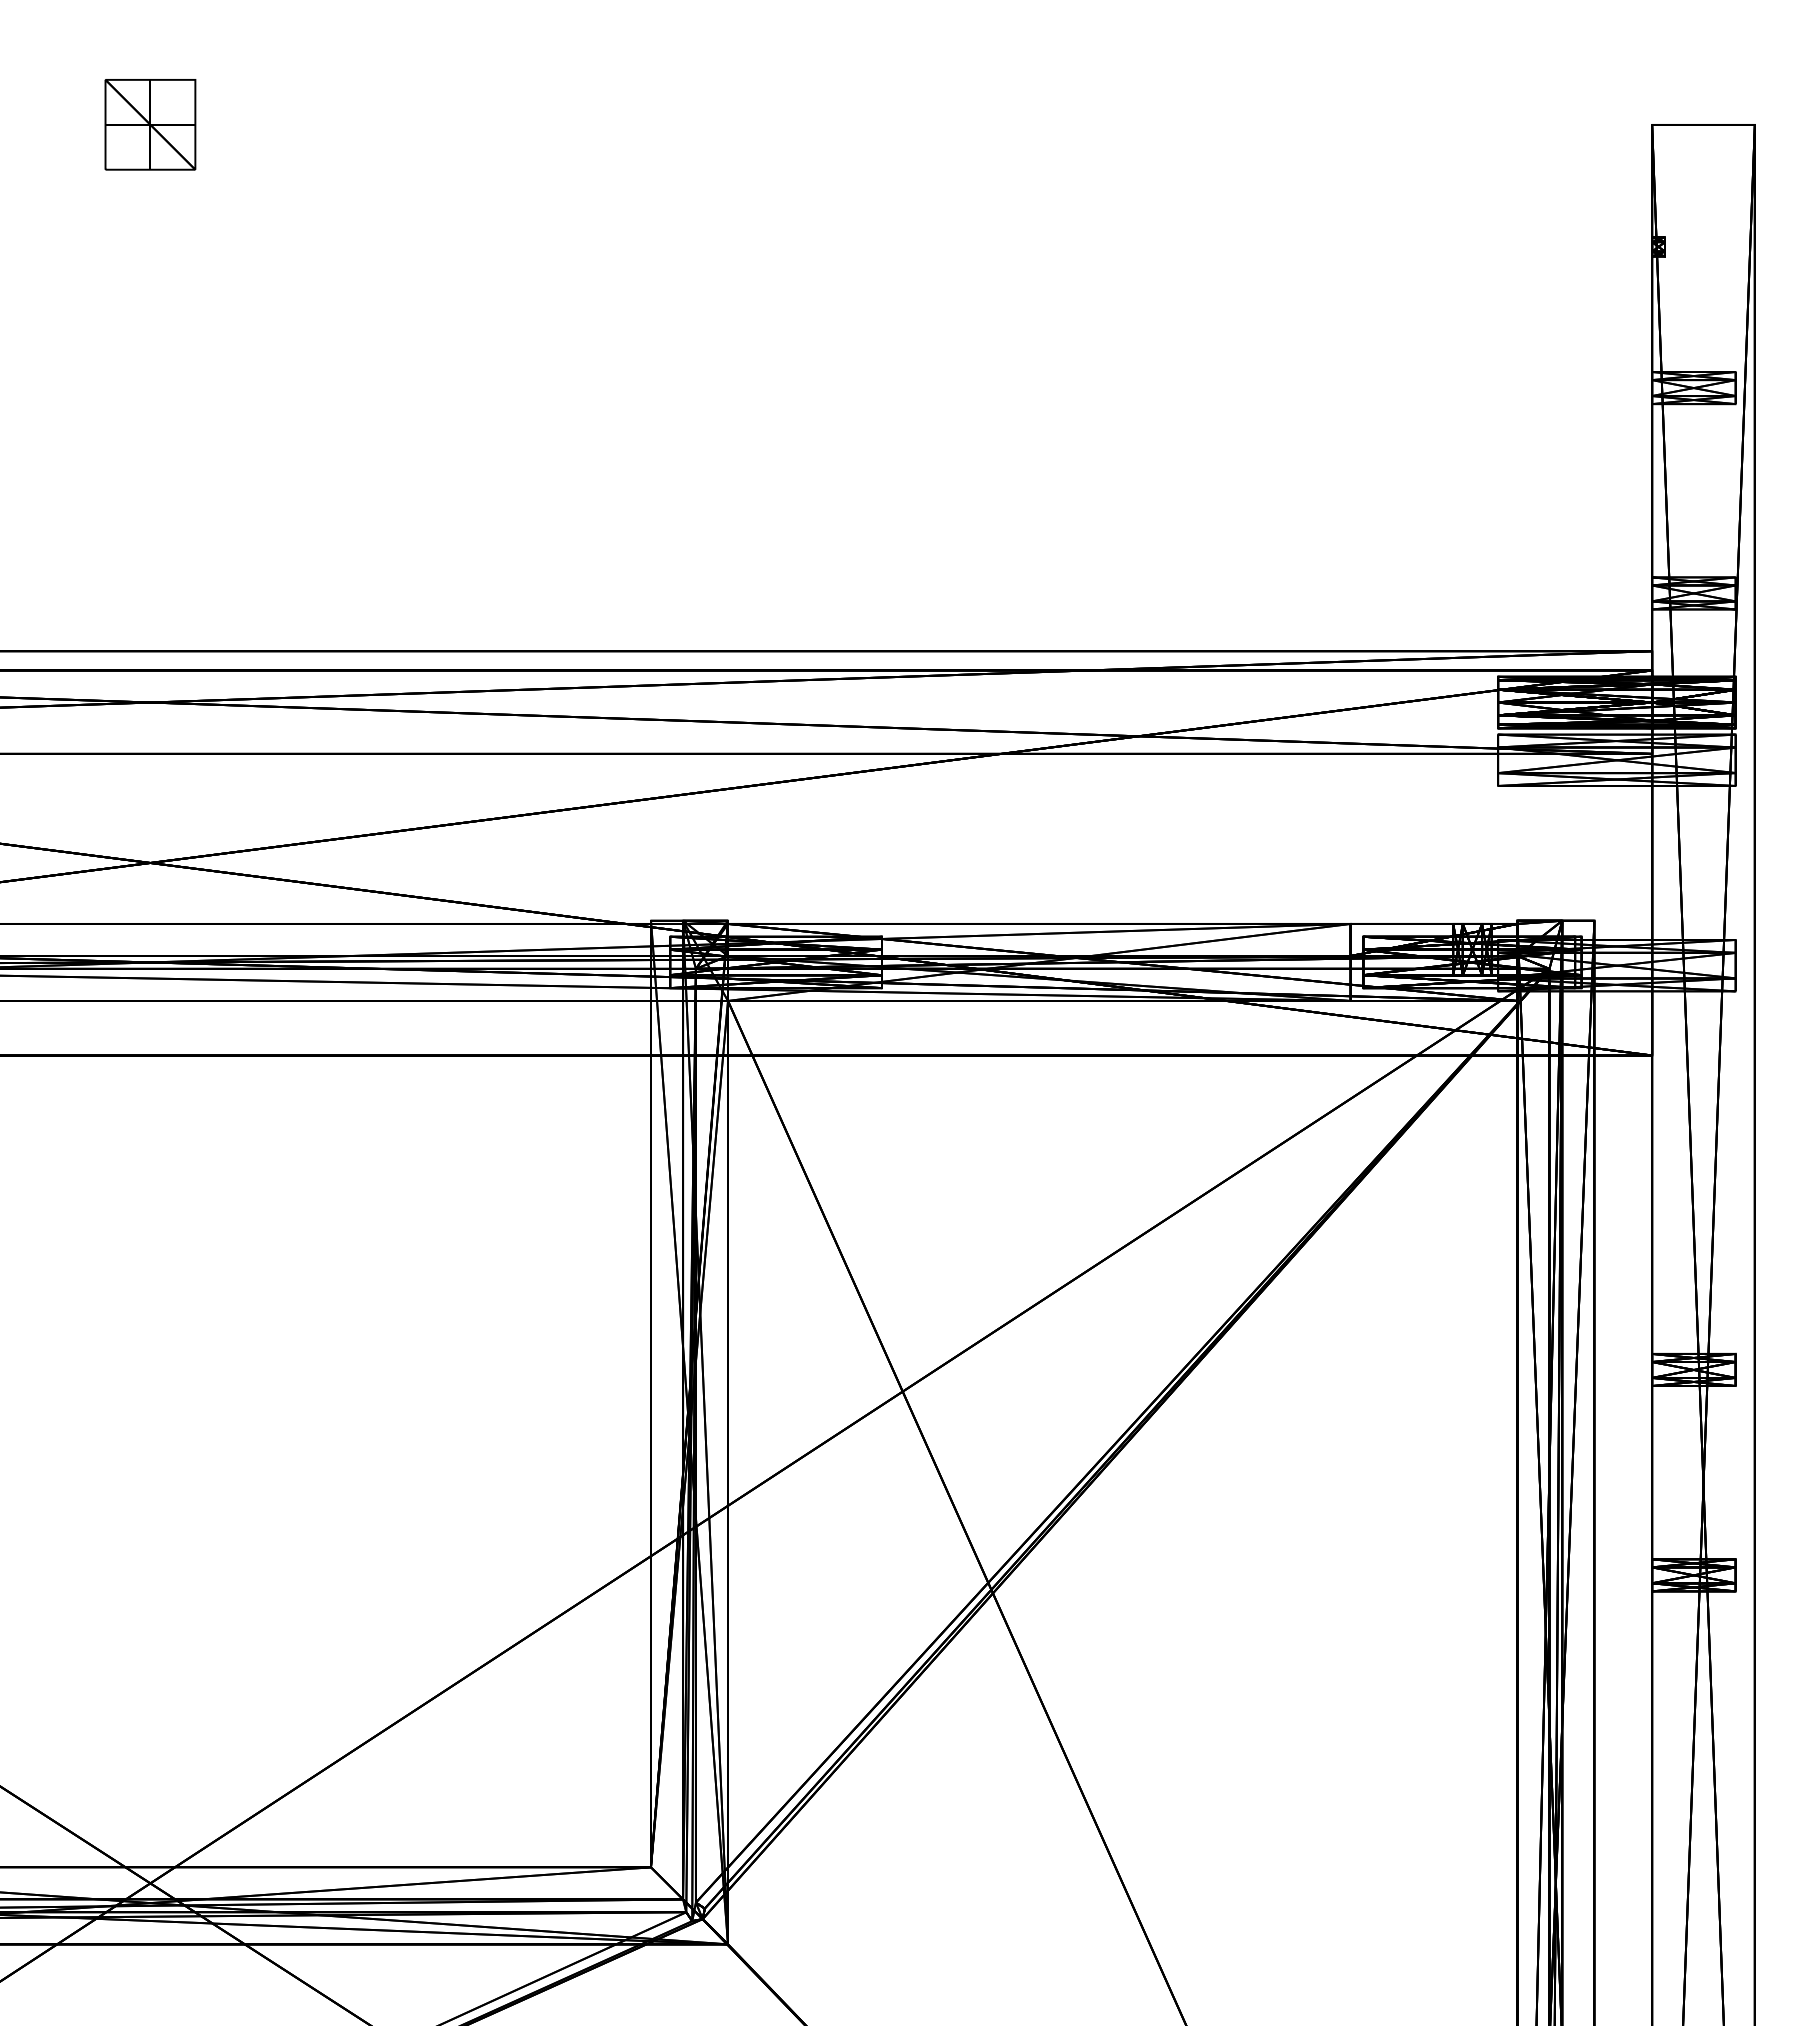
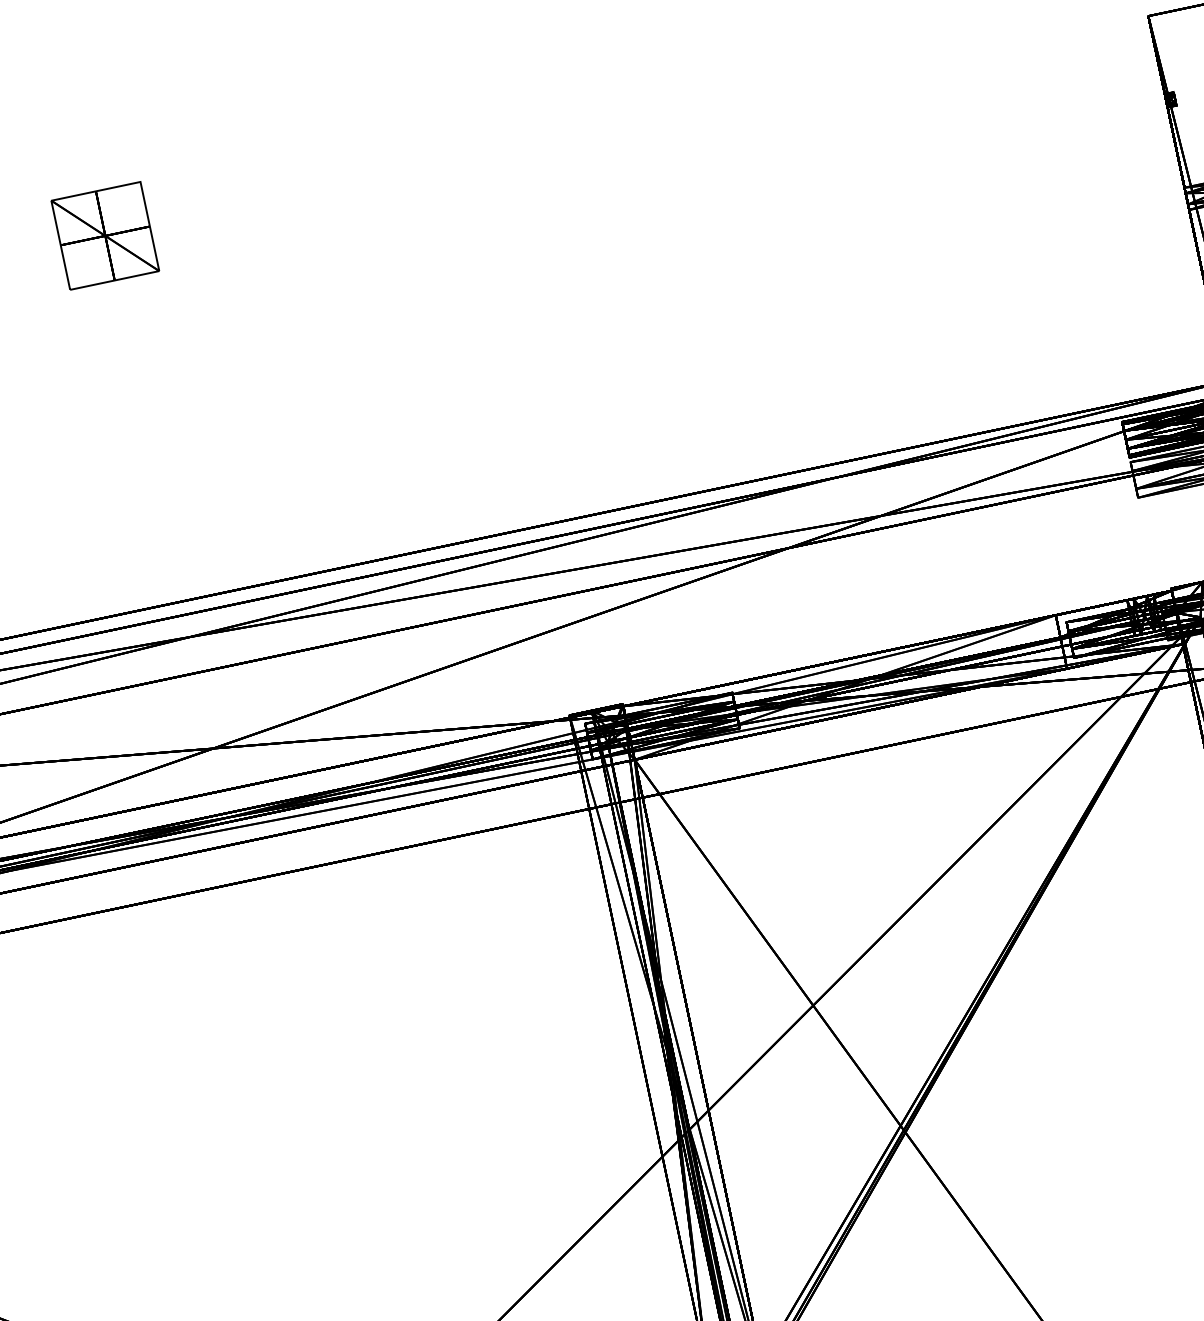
part: (150, 124) -> (105, 235), size x1.43

